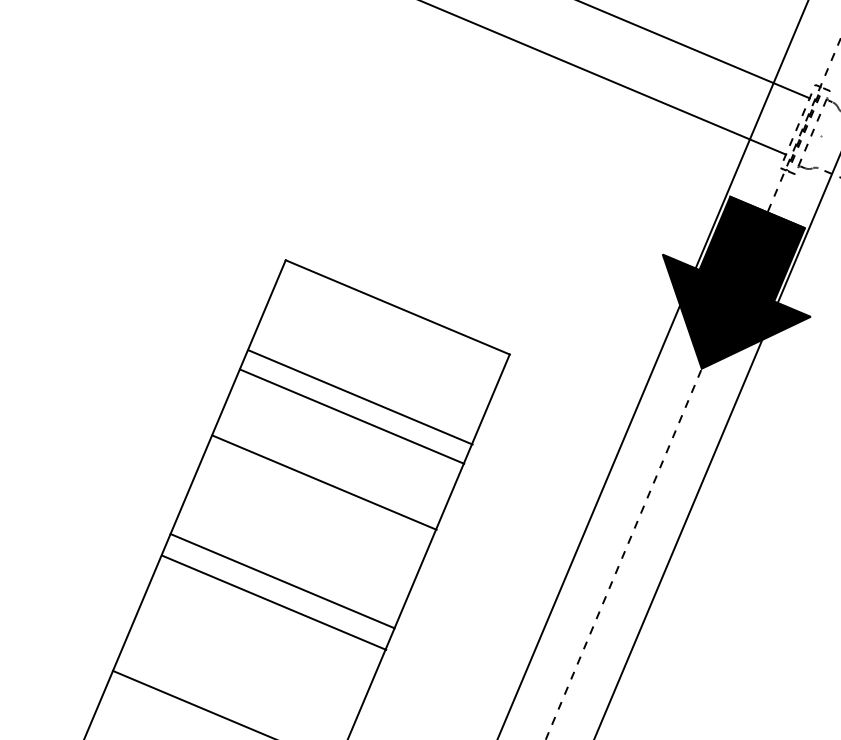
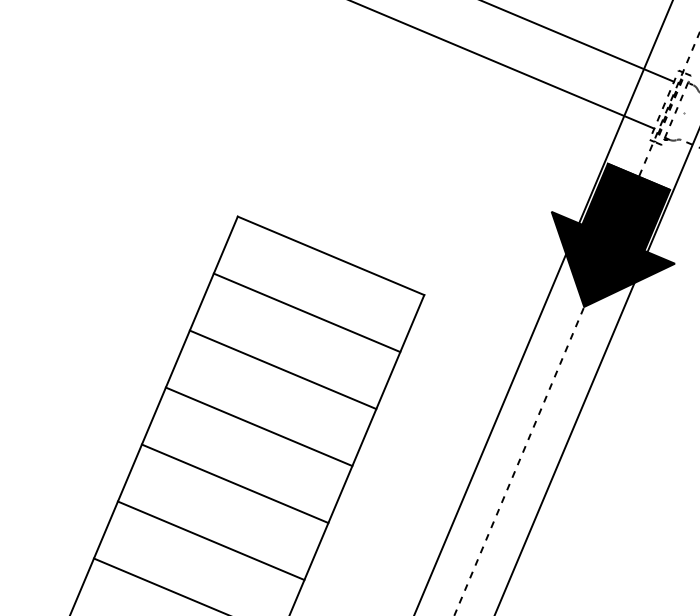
line: (359, 397) -> (282, 369), moved
line: (351, 416) -> (306, 312), moved
line: (323, 482) -> (258, 426), moved
line: (273, 602) -> (210, 540), moved

